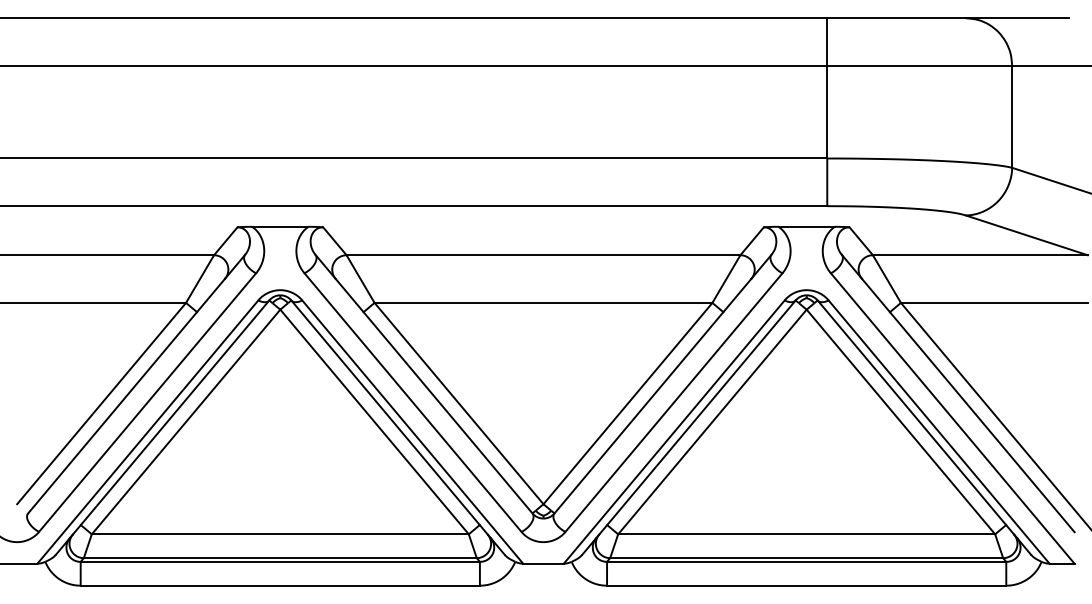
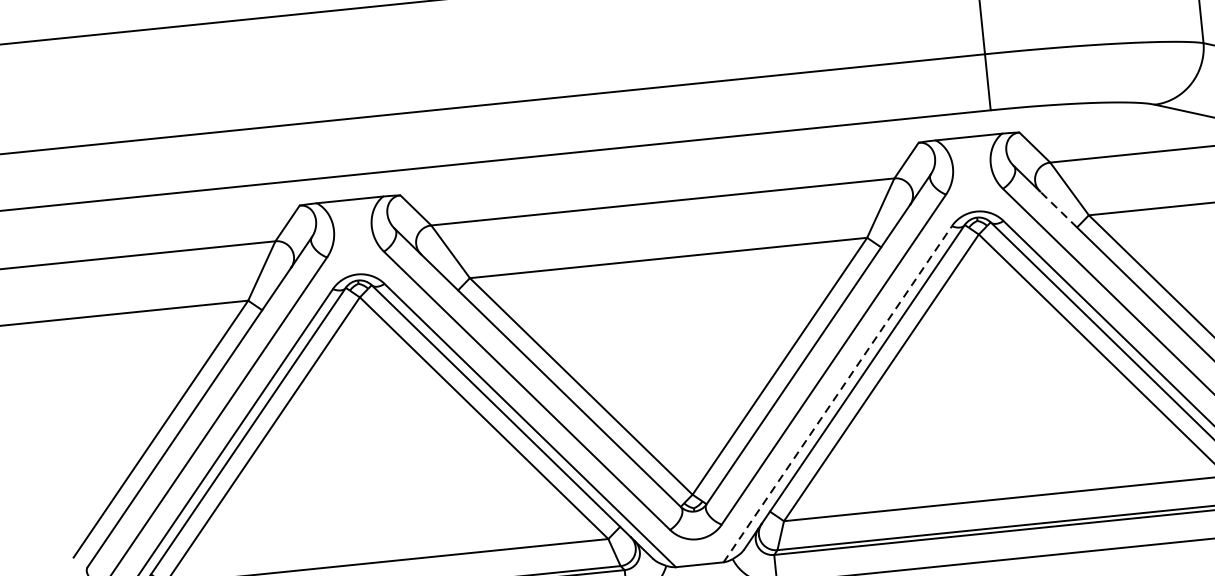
line: (875, 295) -> (1058, 209), solid -> dashed
line: (674, 432) -> (838, 394), solid -> dashed

